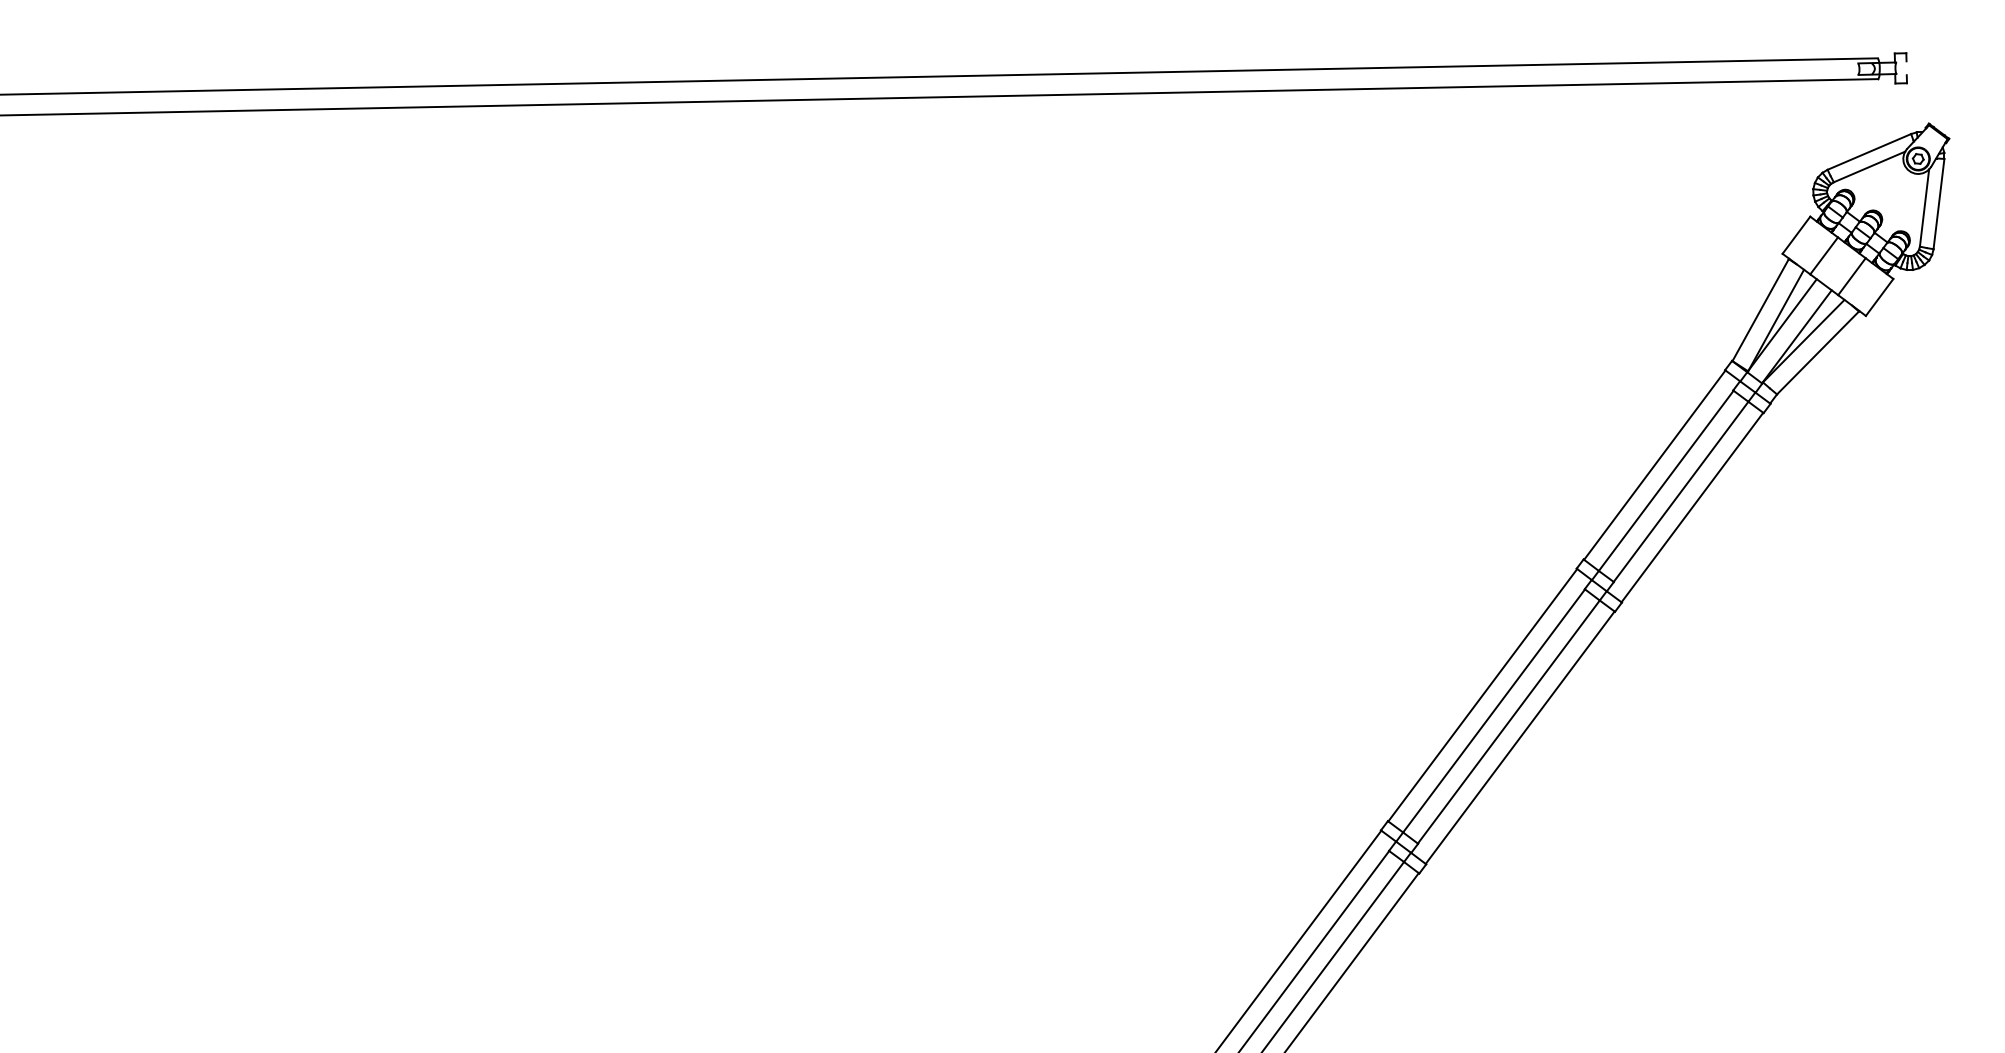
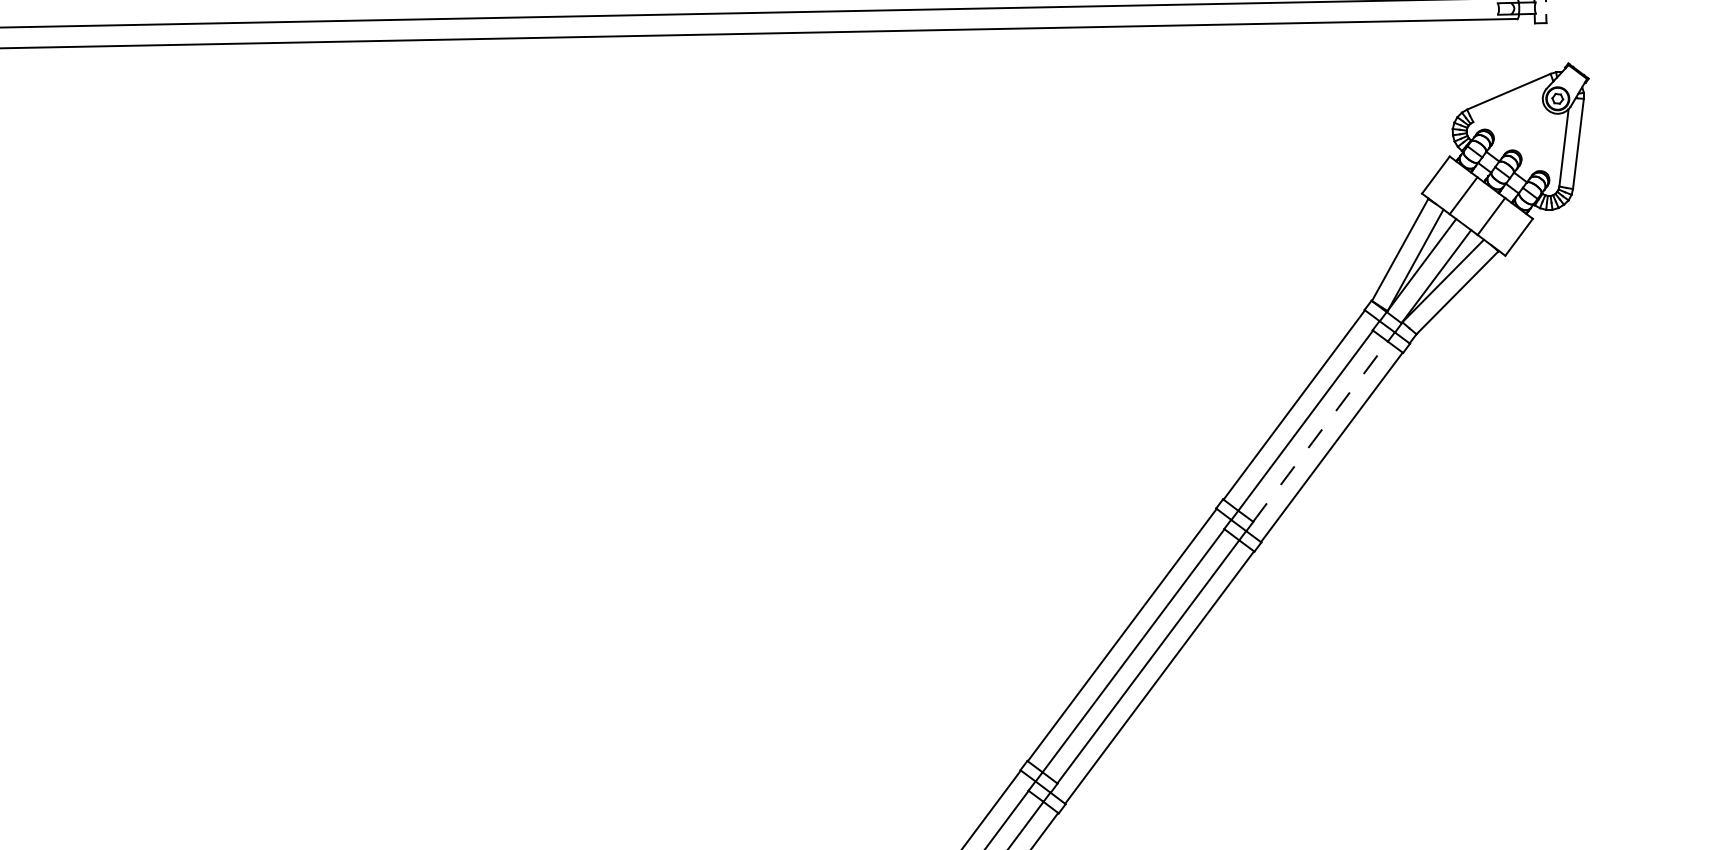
line: (1869, 166) -> (1508, 106), removed
line: (1681, 491) -> (1320, 431), solid -> dashed

